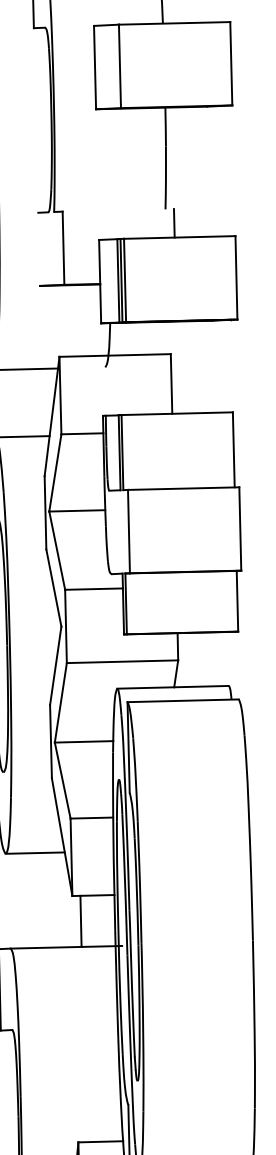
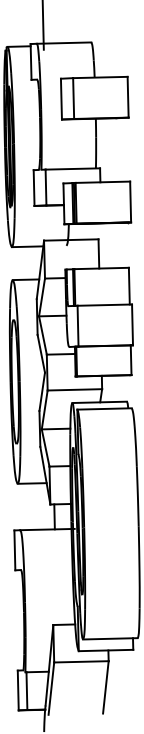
line: (117, 209) -> (72, 168), added
line: (37, 248) -> (33, 187), added

